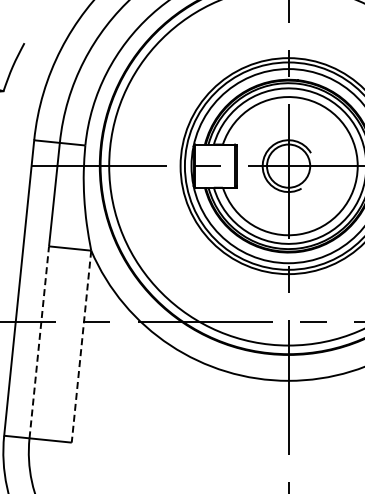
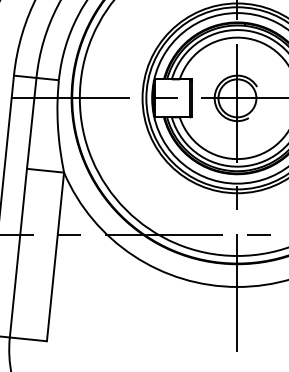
line: (39, 341) -> (18, 252), dashed -> solid
line: (81, 347) -> (55, 257), dashed -> solid

